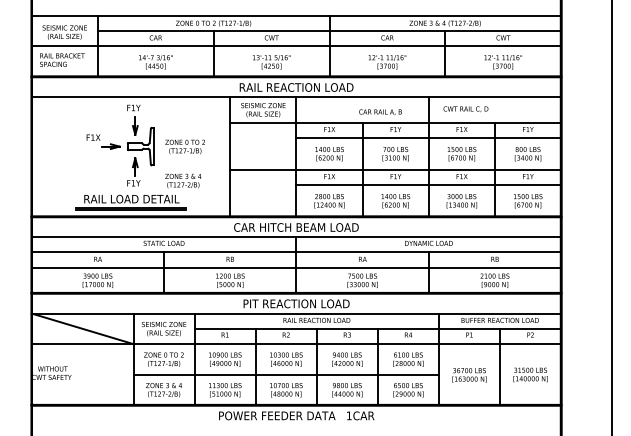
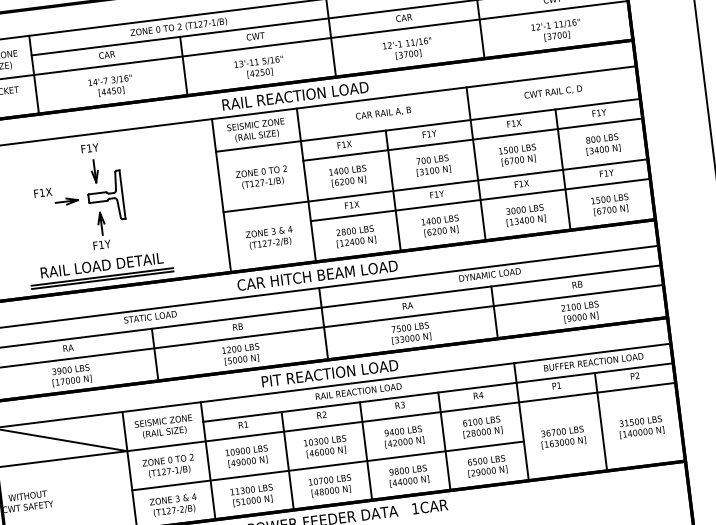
text: (465, 109) -> (552, 92), moved
text: (380, 111) -> (383, 112), moved
text: (184, 146) -> (261, 177), moved
text: (183, 180) -> (269, 237), moved

